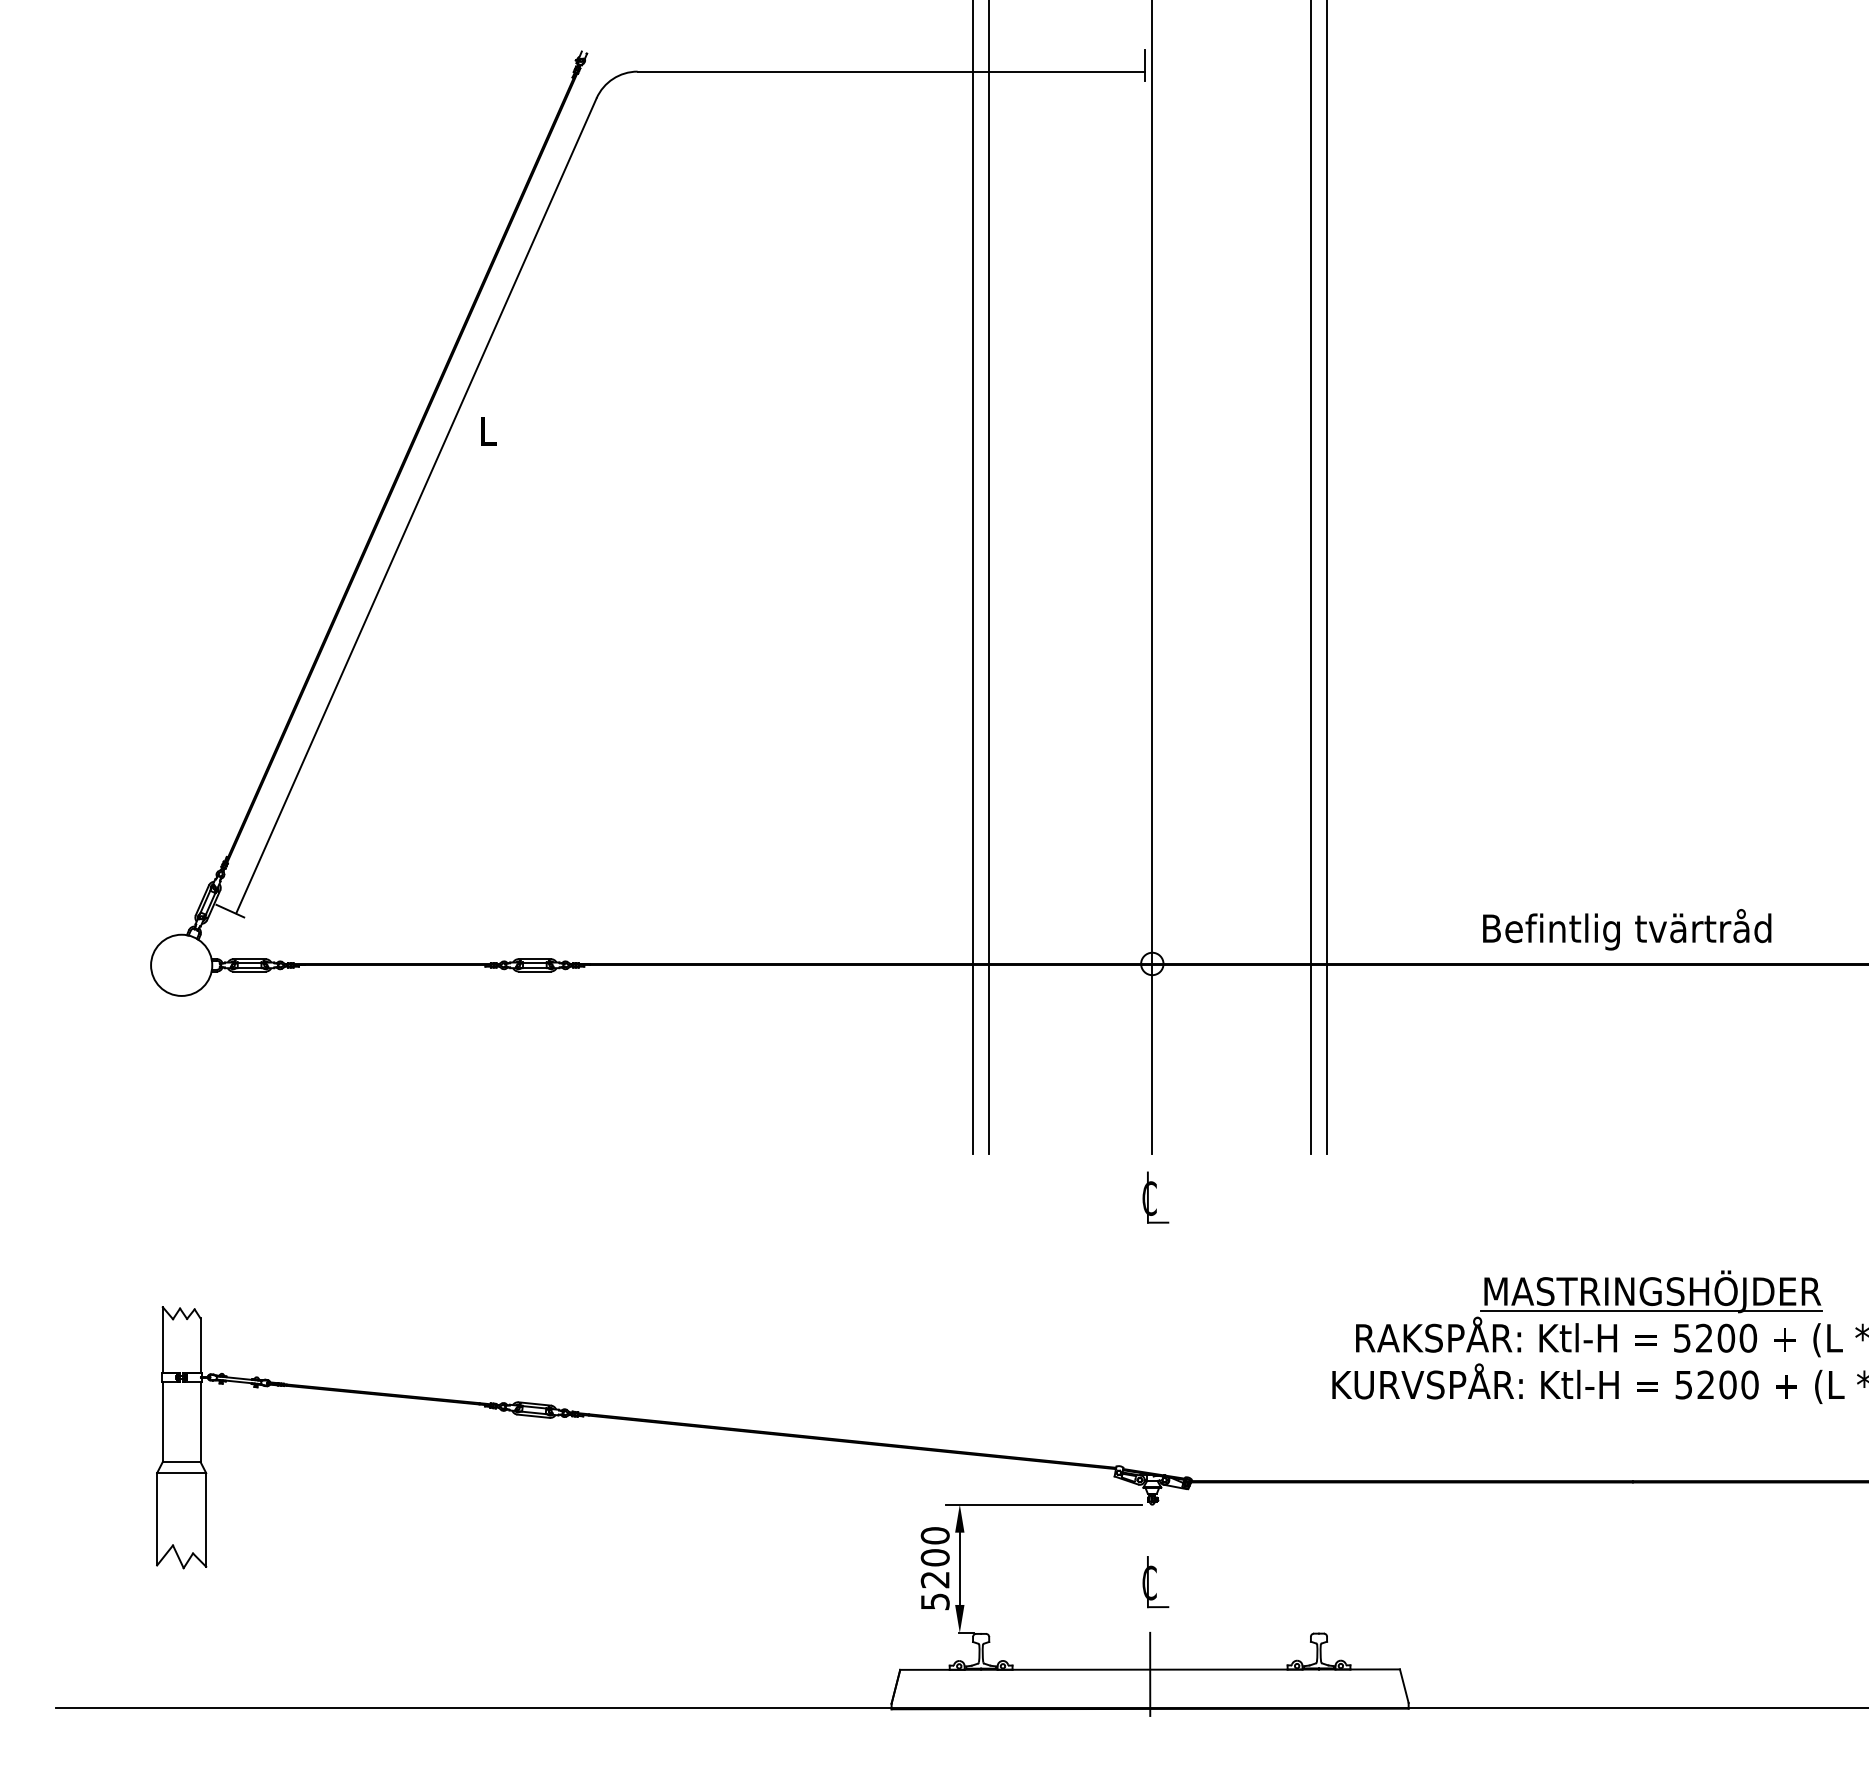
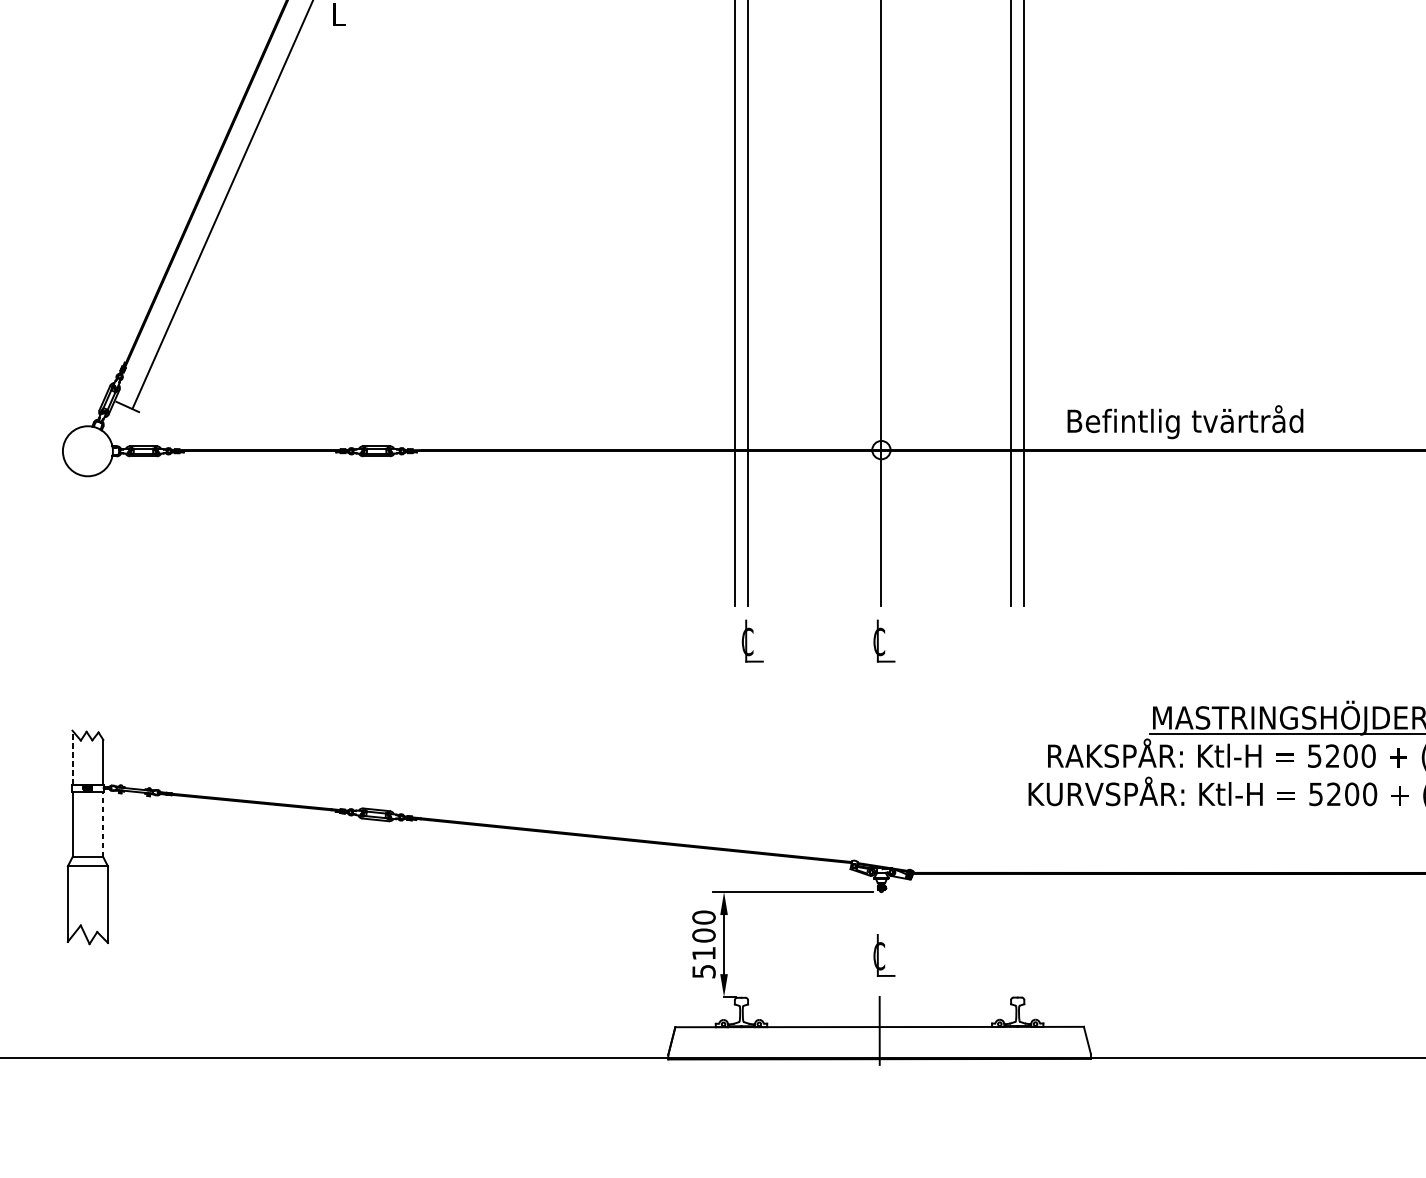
text: (1627, 929) -> (1185, 421), moved
part: (987, 1197) -> (746, 641), added
line: (162, 1340) -> (72, 757), solid -> dashed
line: (200, 1421) -> (103, 824), solid -> dashed
text: (934, 1580) -> (703, 954), 5200 -> 5100

